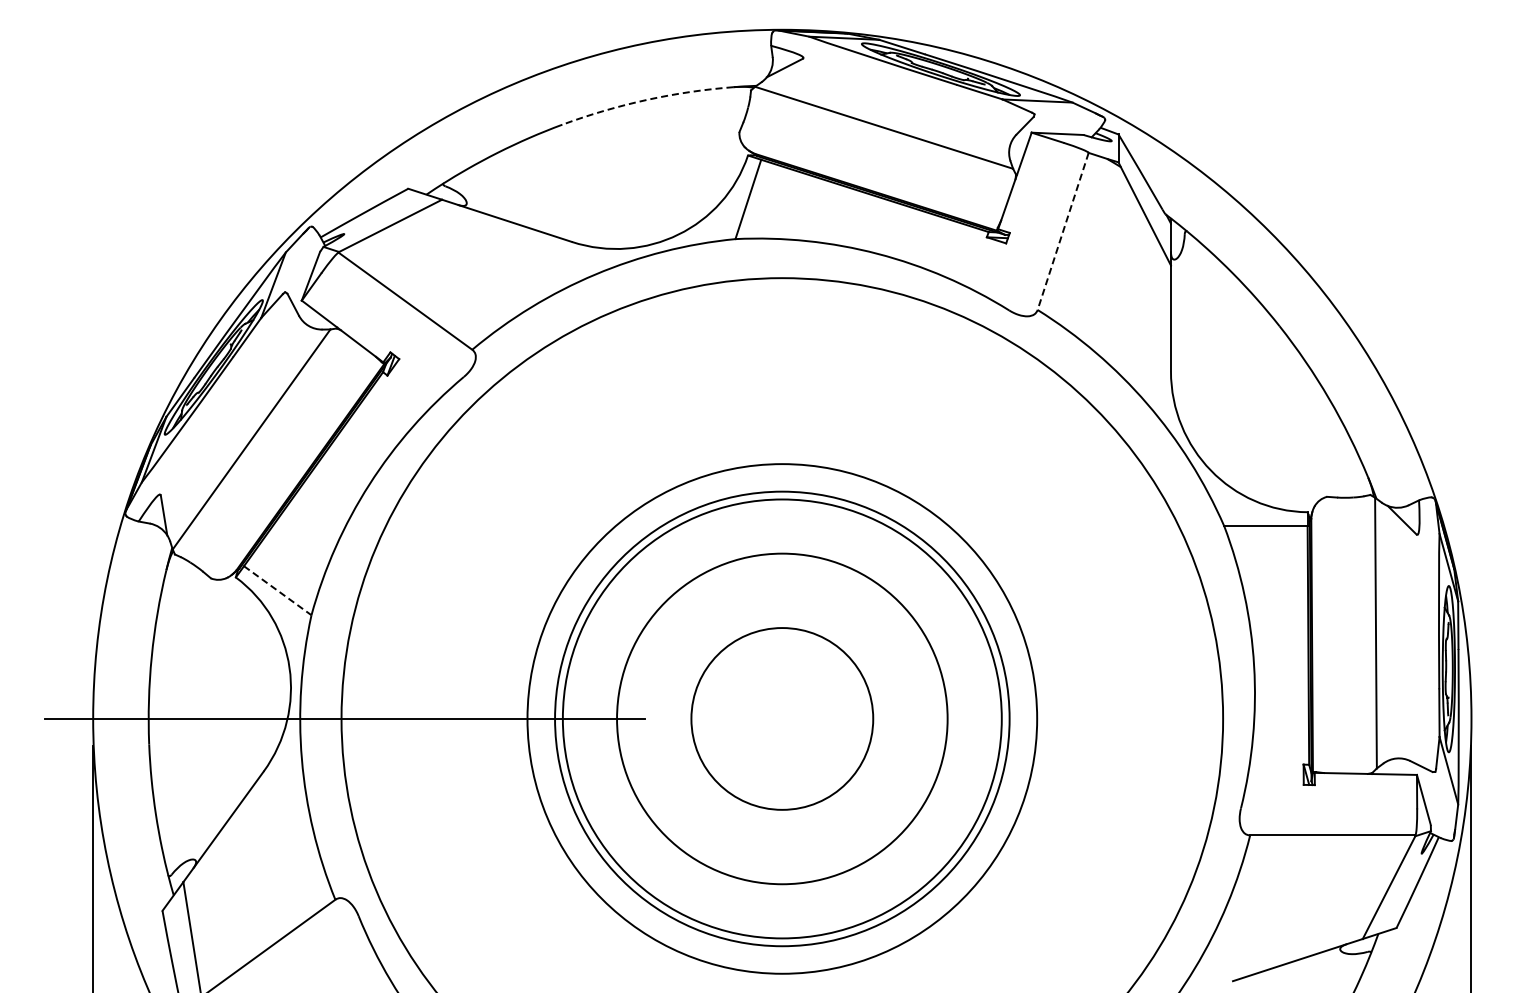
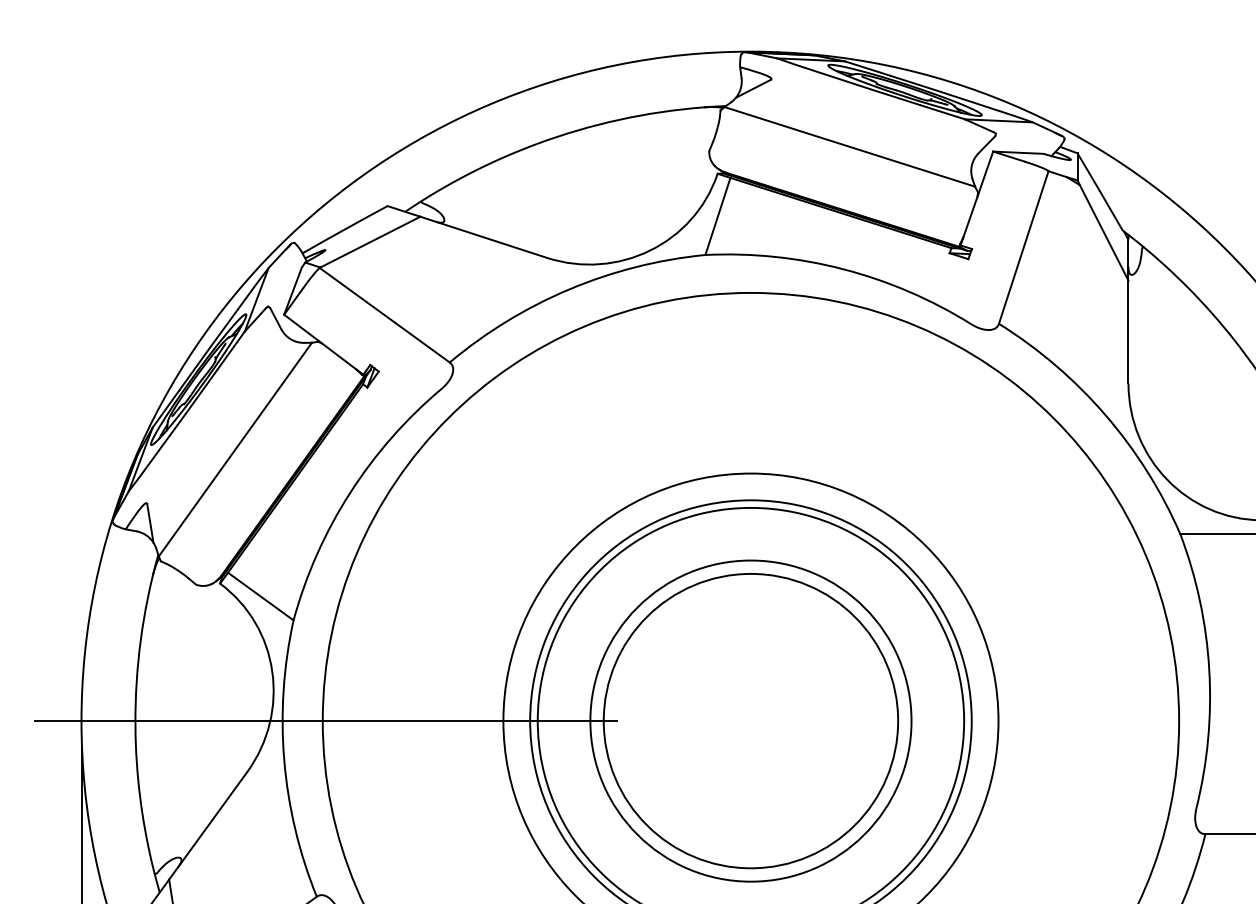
arc: (646, 100) -> (619, 120), dashed -> solid
line: (1063, 231) -> (1024, 247), dashed -> solid
line: (277, 590) -> (260, 596), dashed -> solid
circle: (781, 718) -> (750, 720), size x1.67

